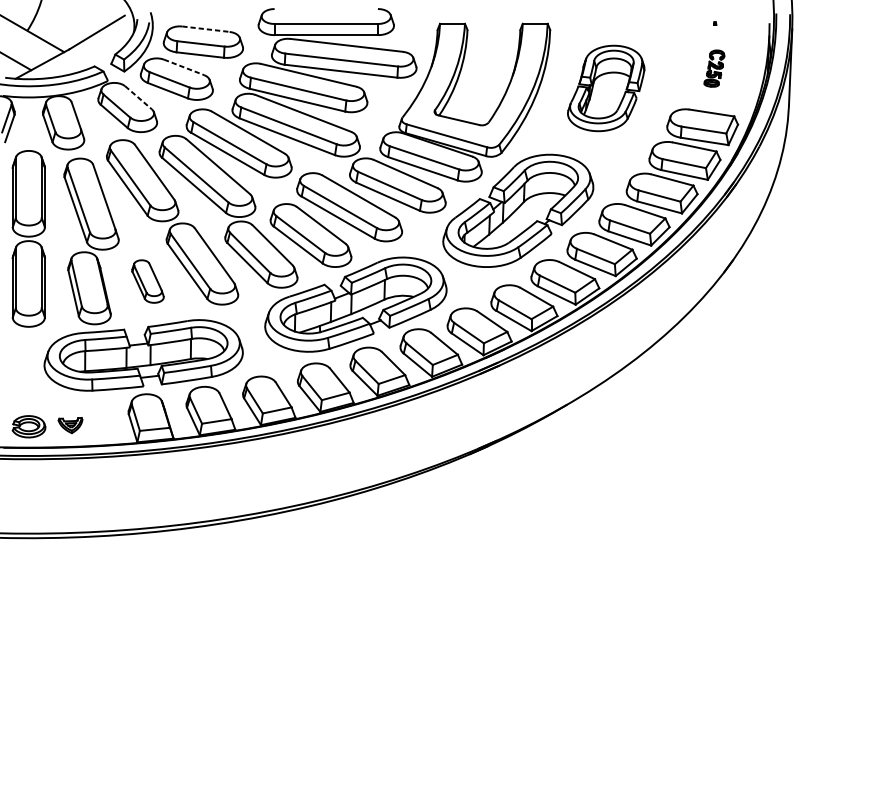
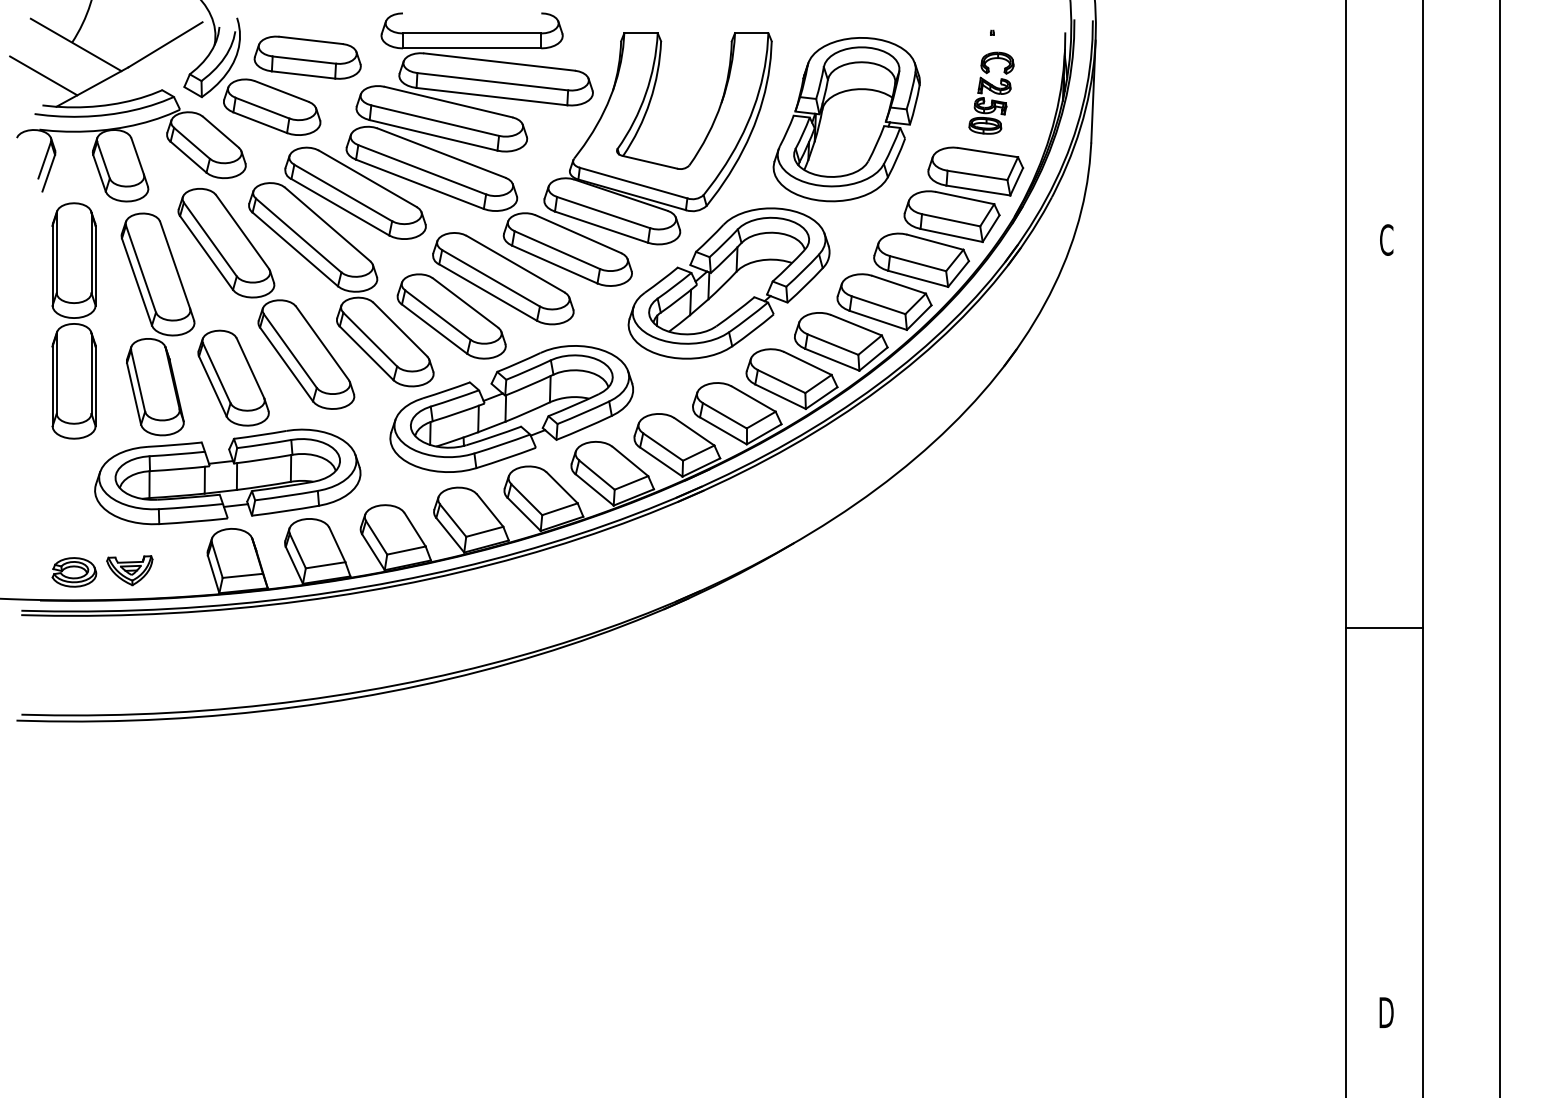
line: (206, 29) -> (311, 40), dashed -> solid
line: (183, 67) -> (281, 91), dashed -> solid
part: (714, 68) -> (991, 92), size x1.67
part: (606, 88) -> (846, 119), size x1.43
line: (138, 98) -> (220, 132), dashed -> solid
part: (147, 281) -> (233, 377), size x1.67
part: (70, 425) -> (129, 570), size x1.43

